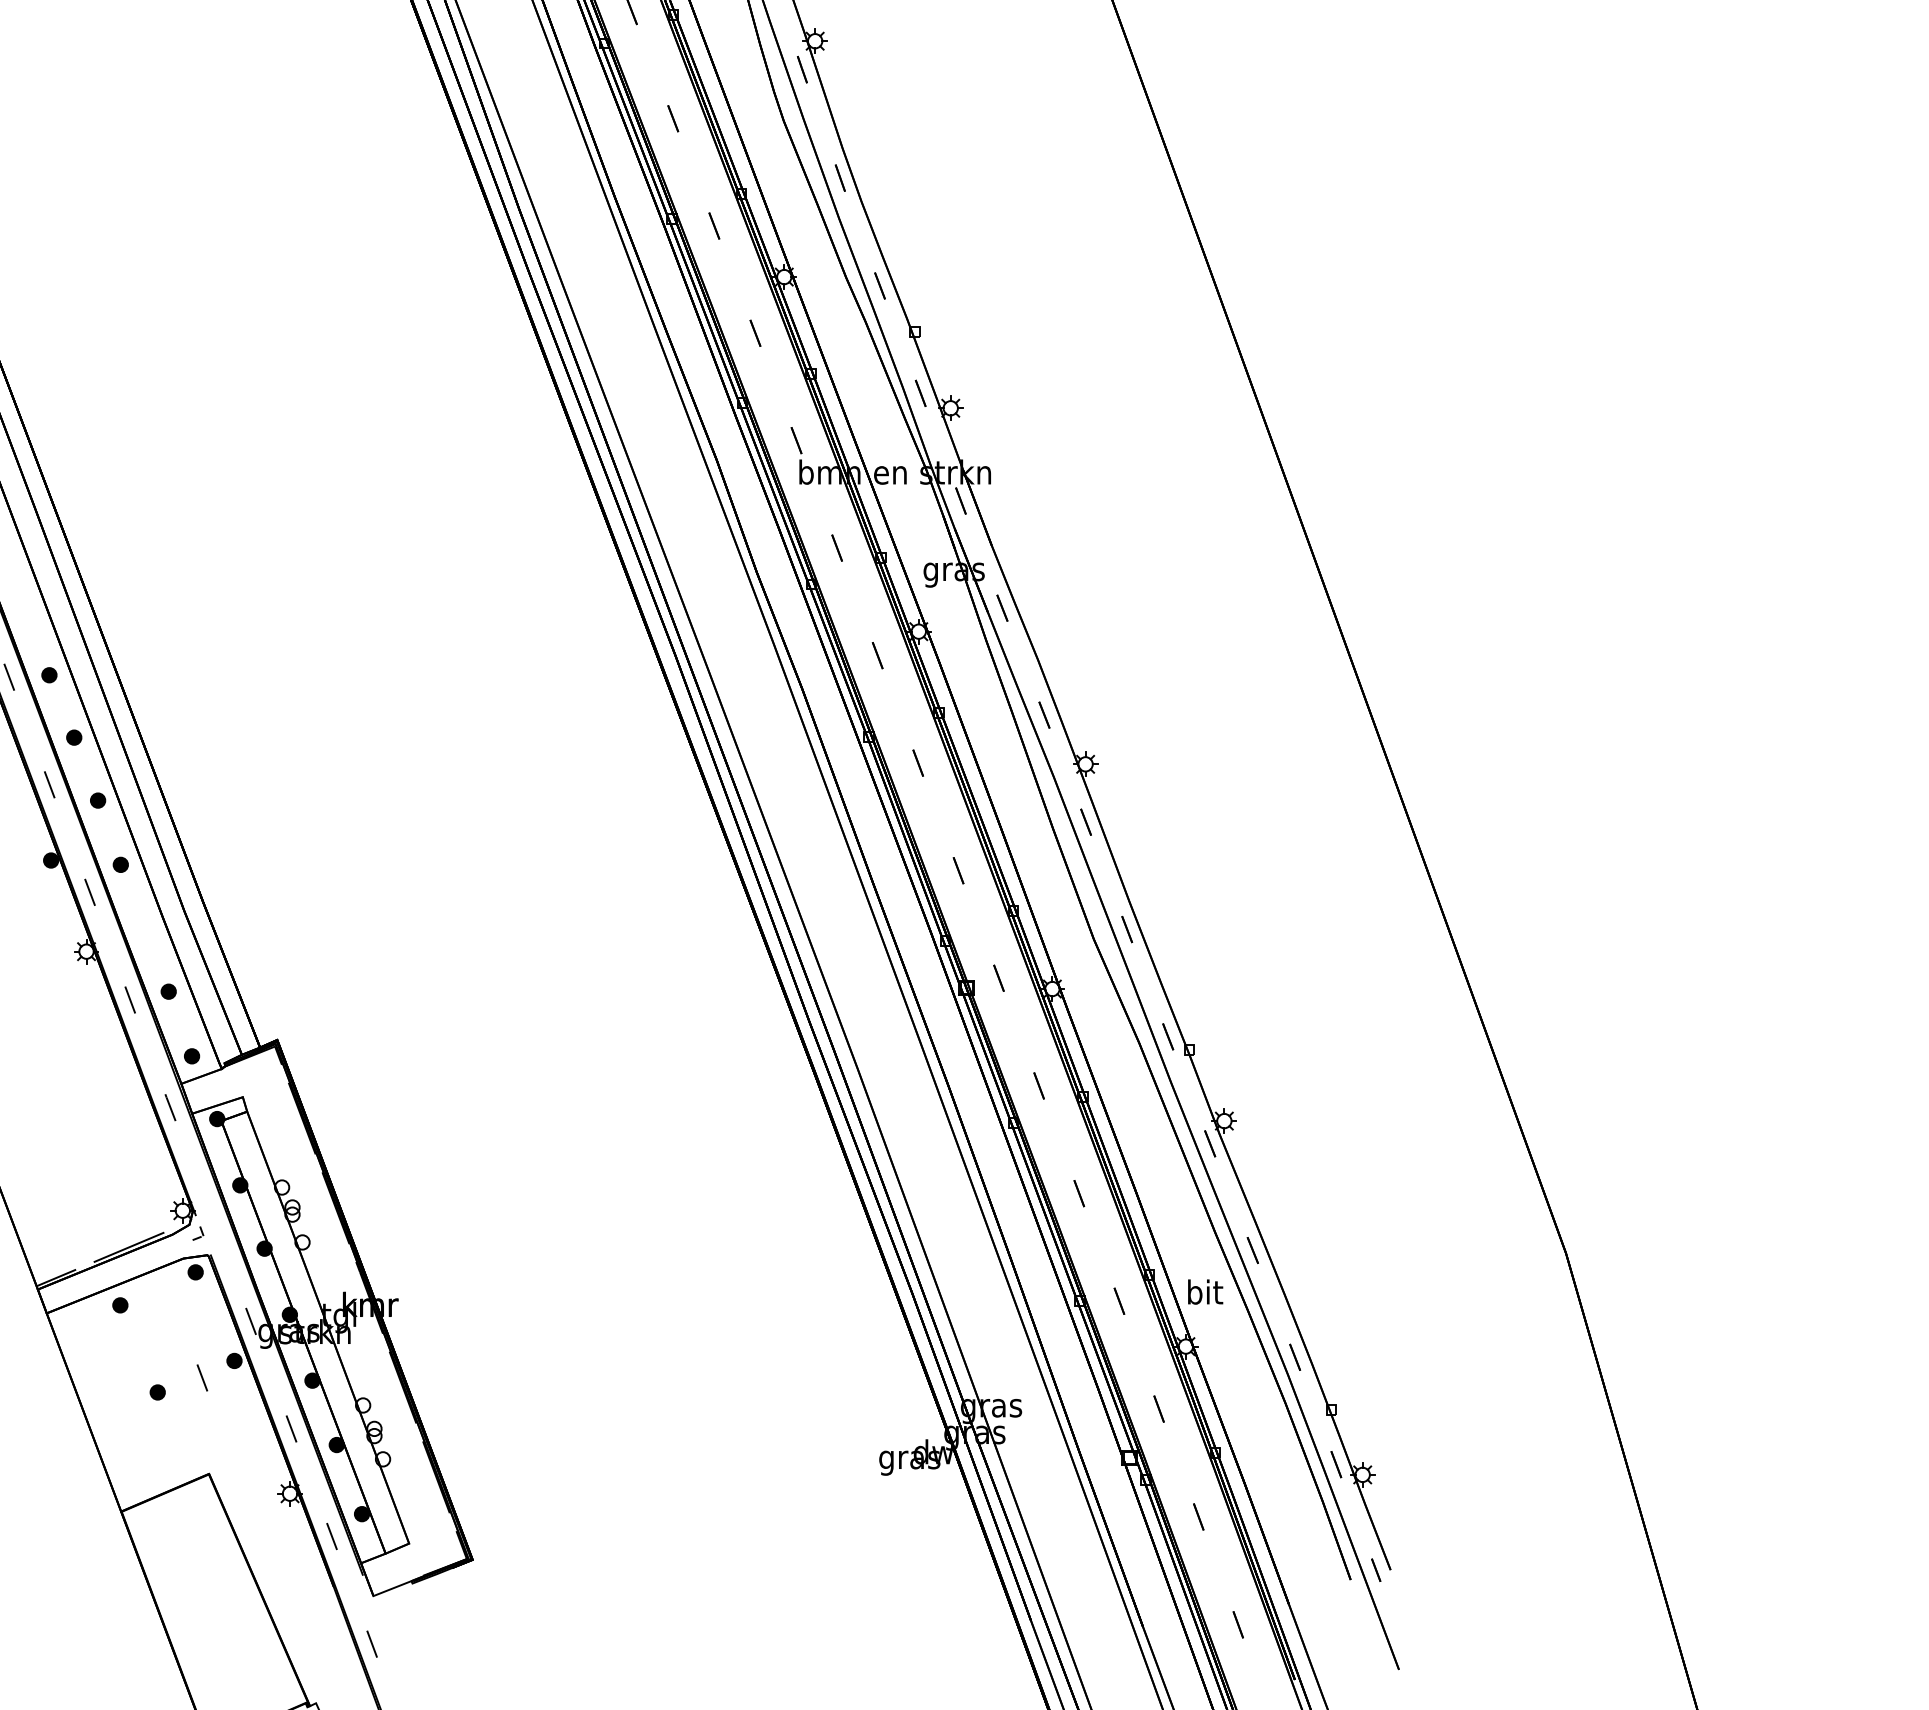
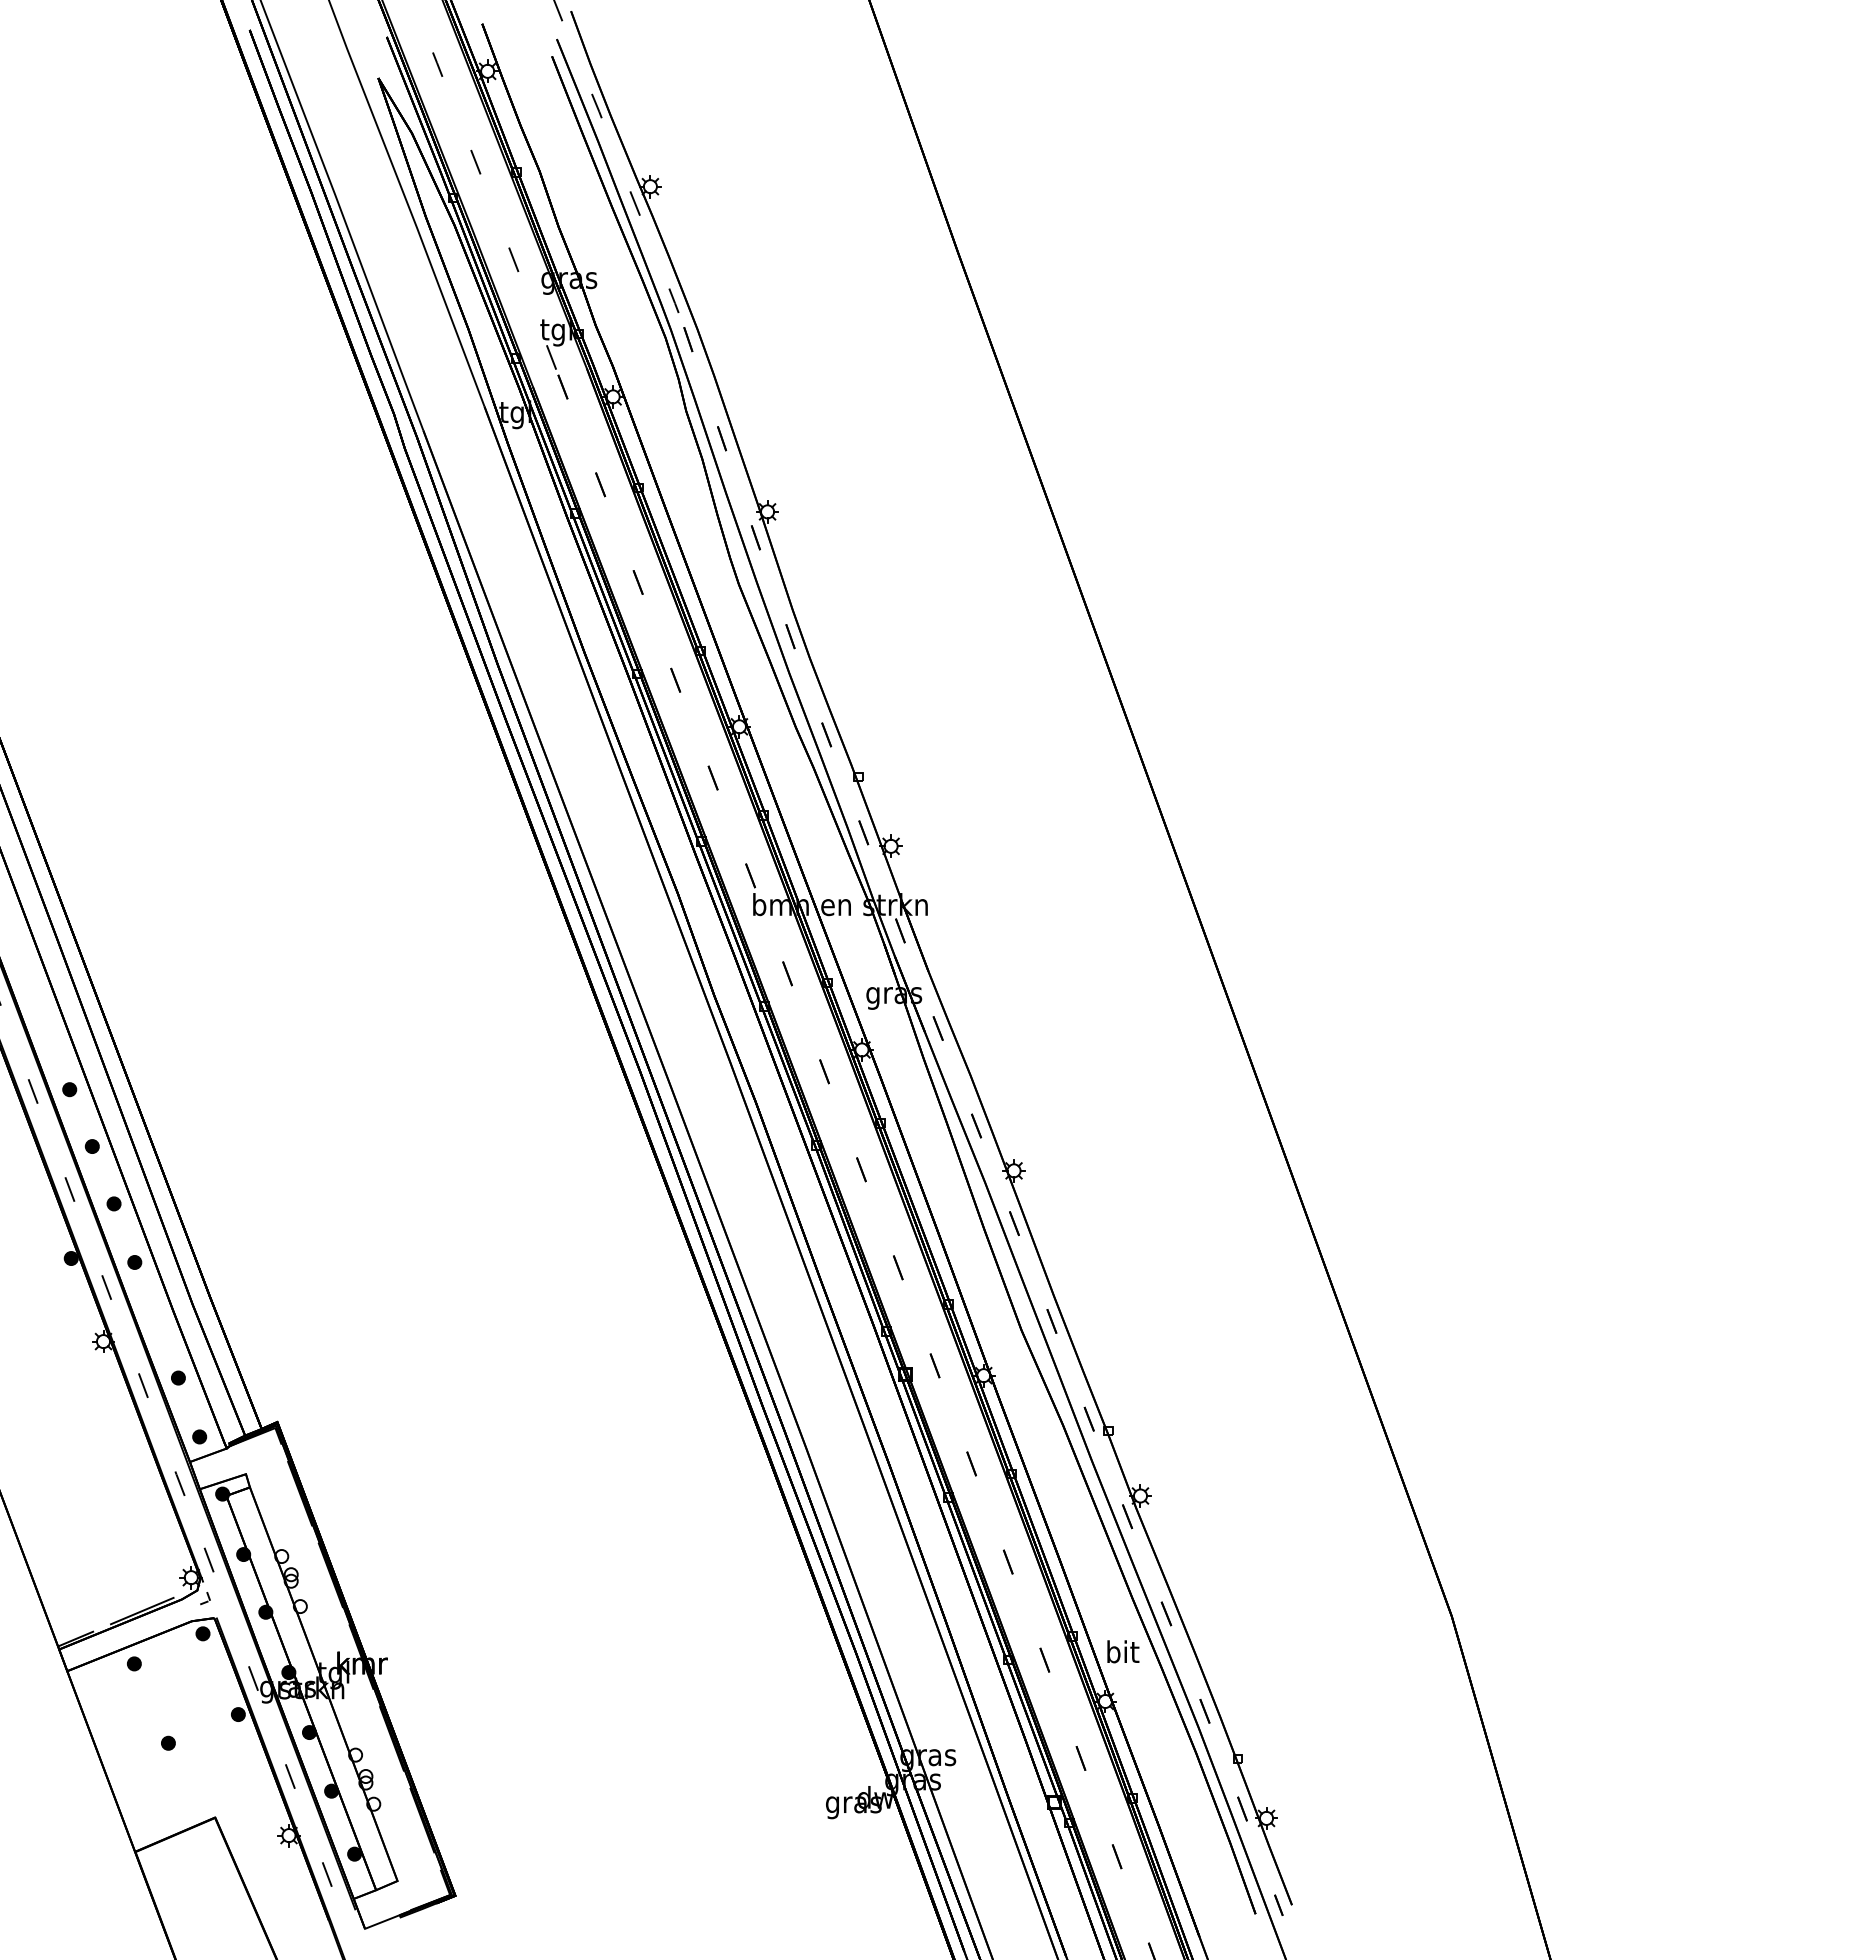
line: (201, 1377) -> (208, 1559), moved

